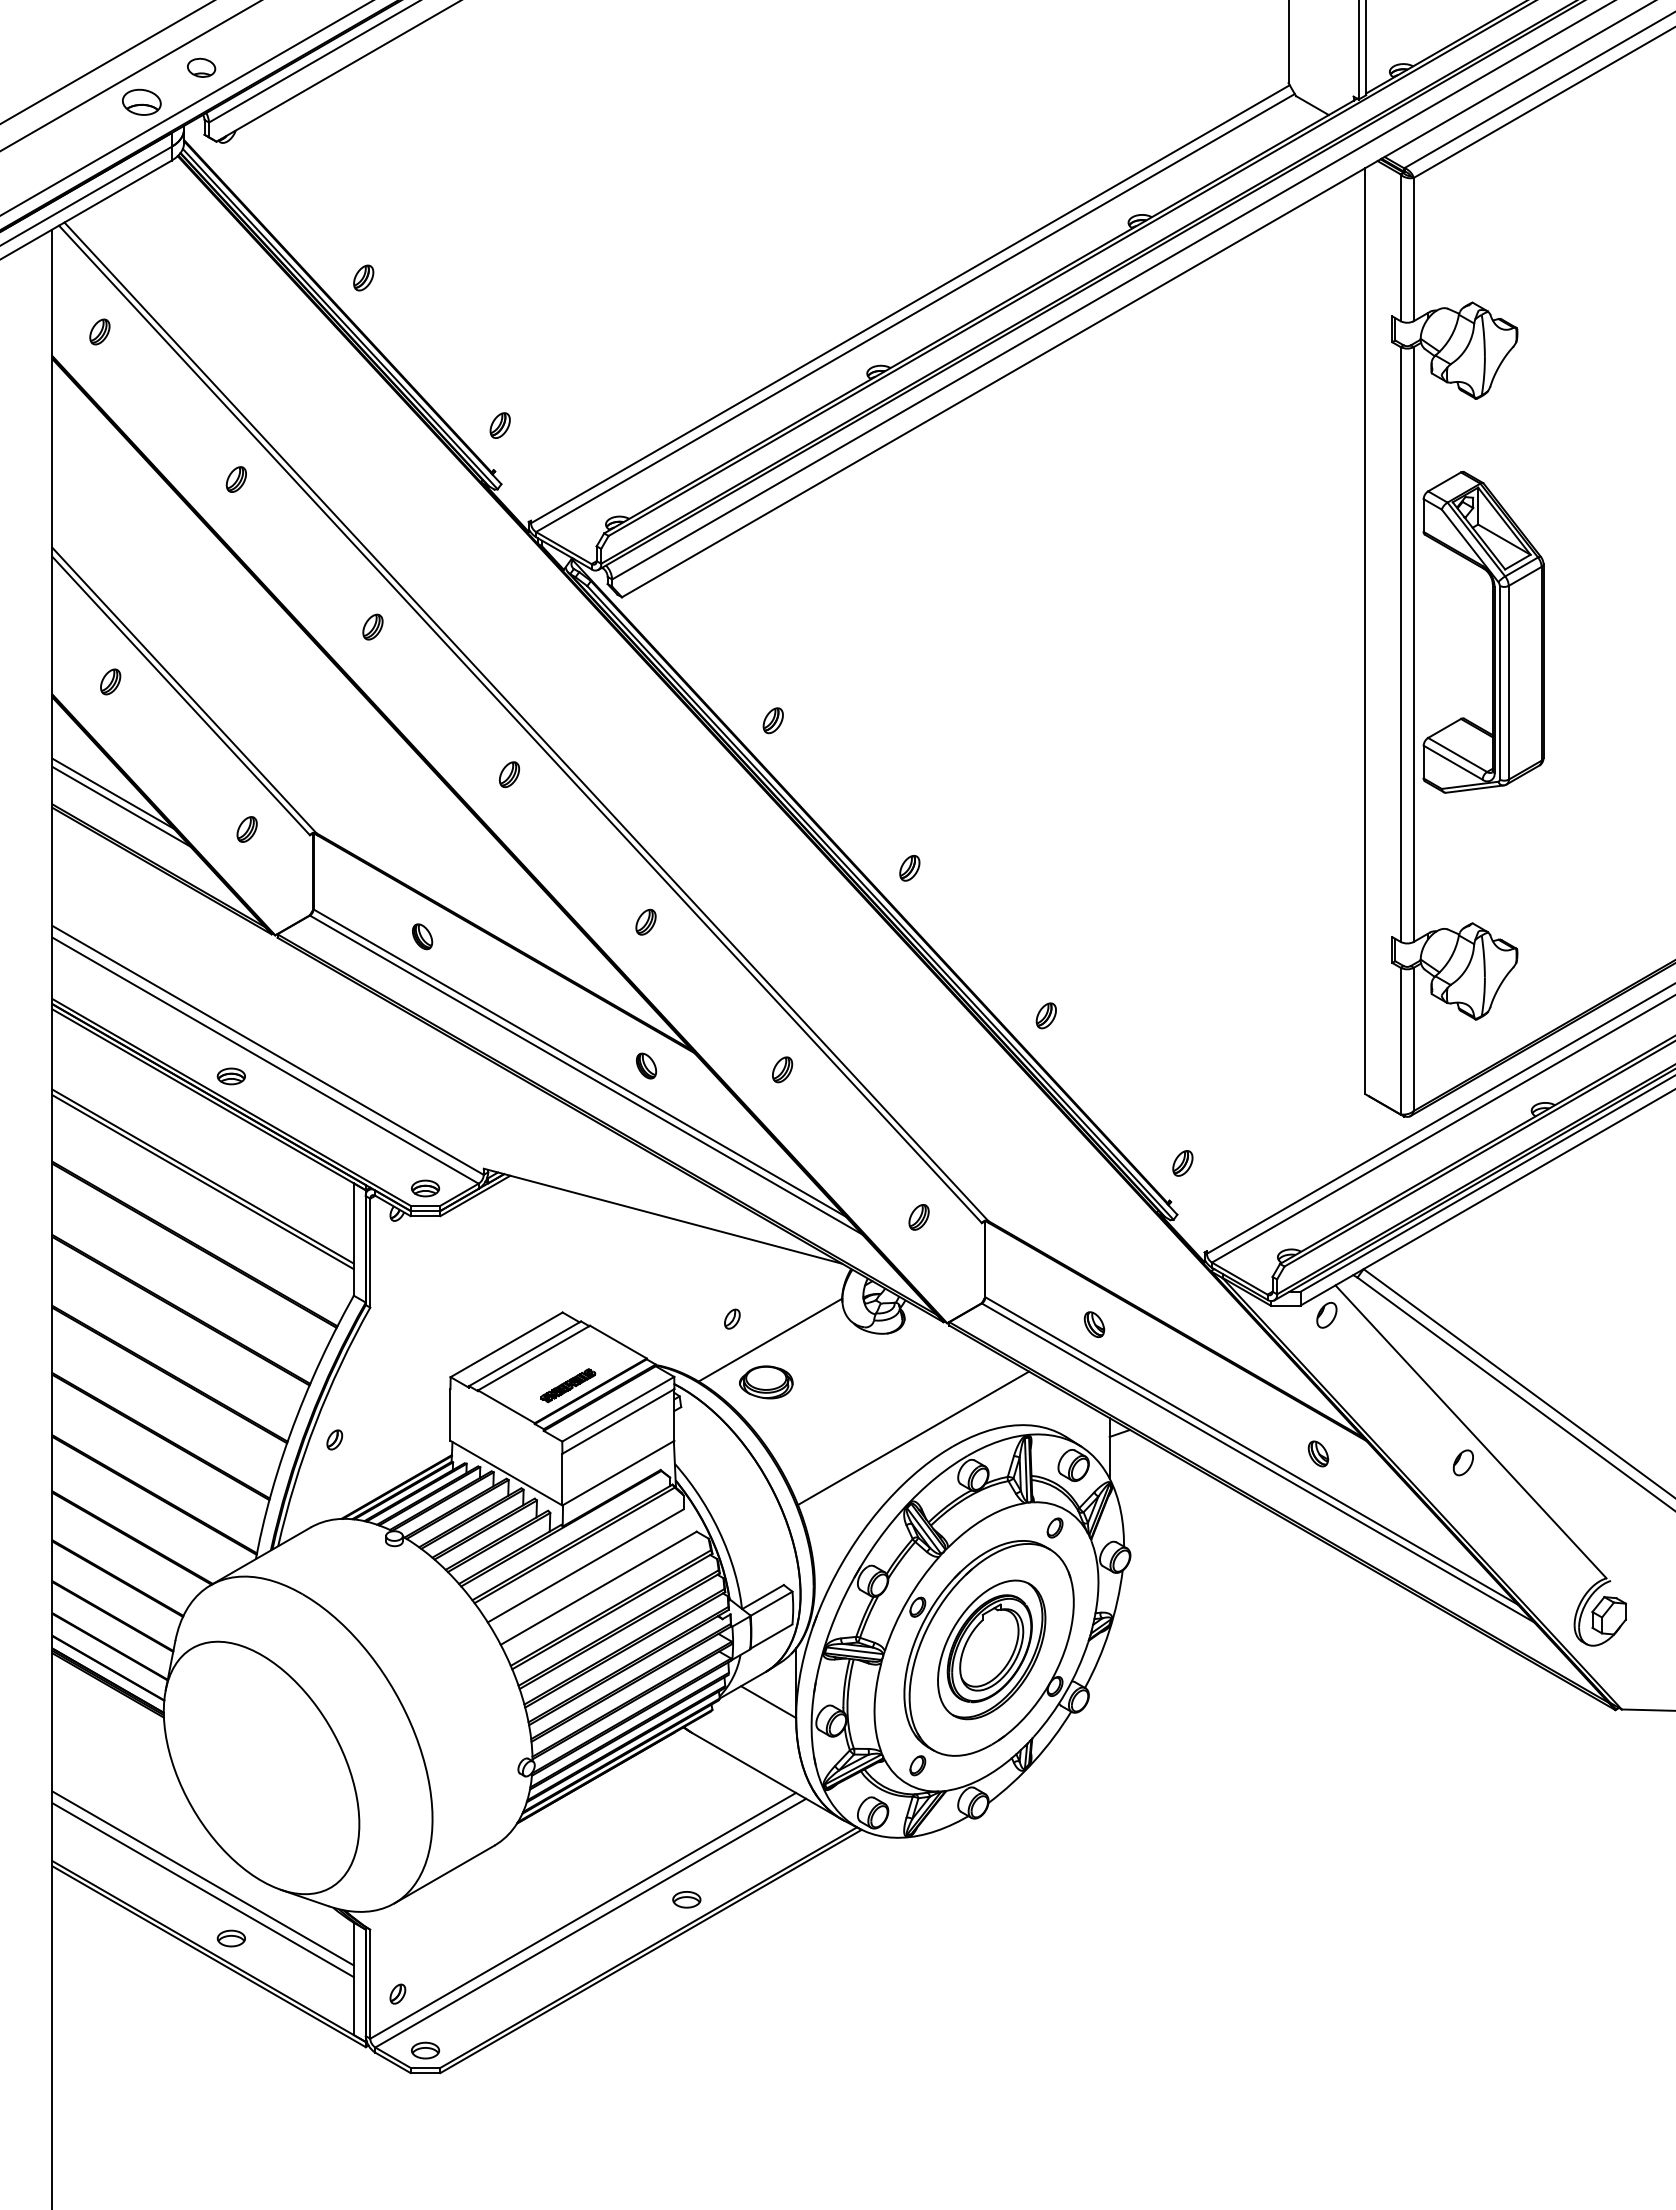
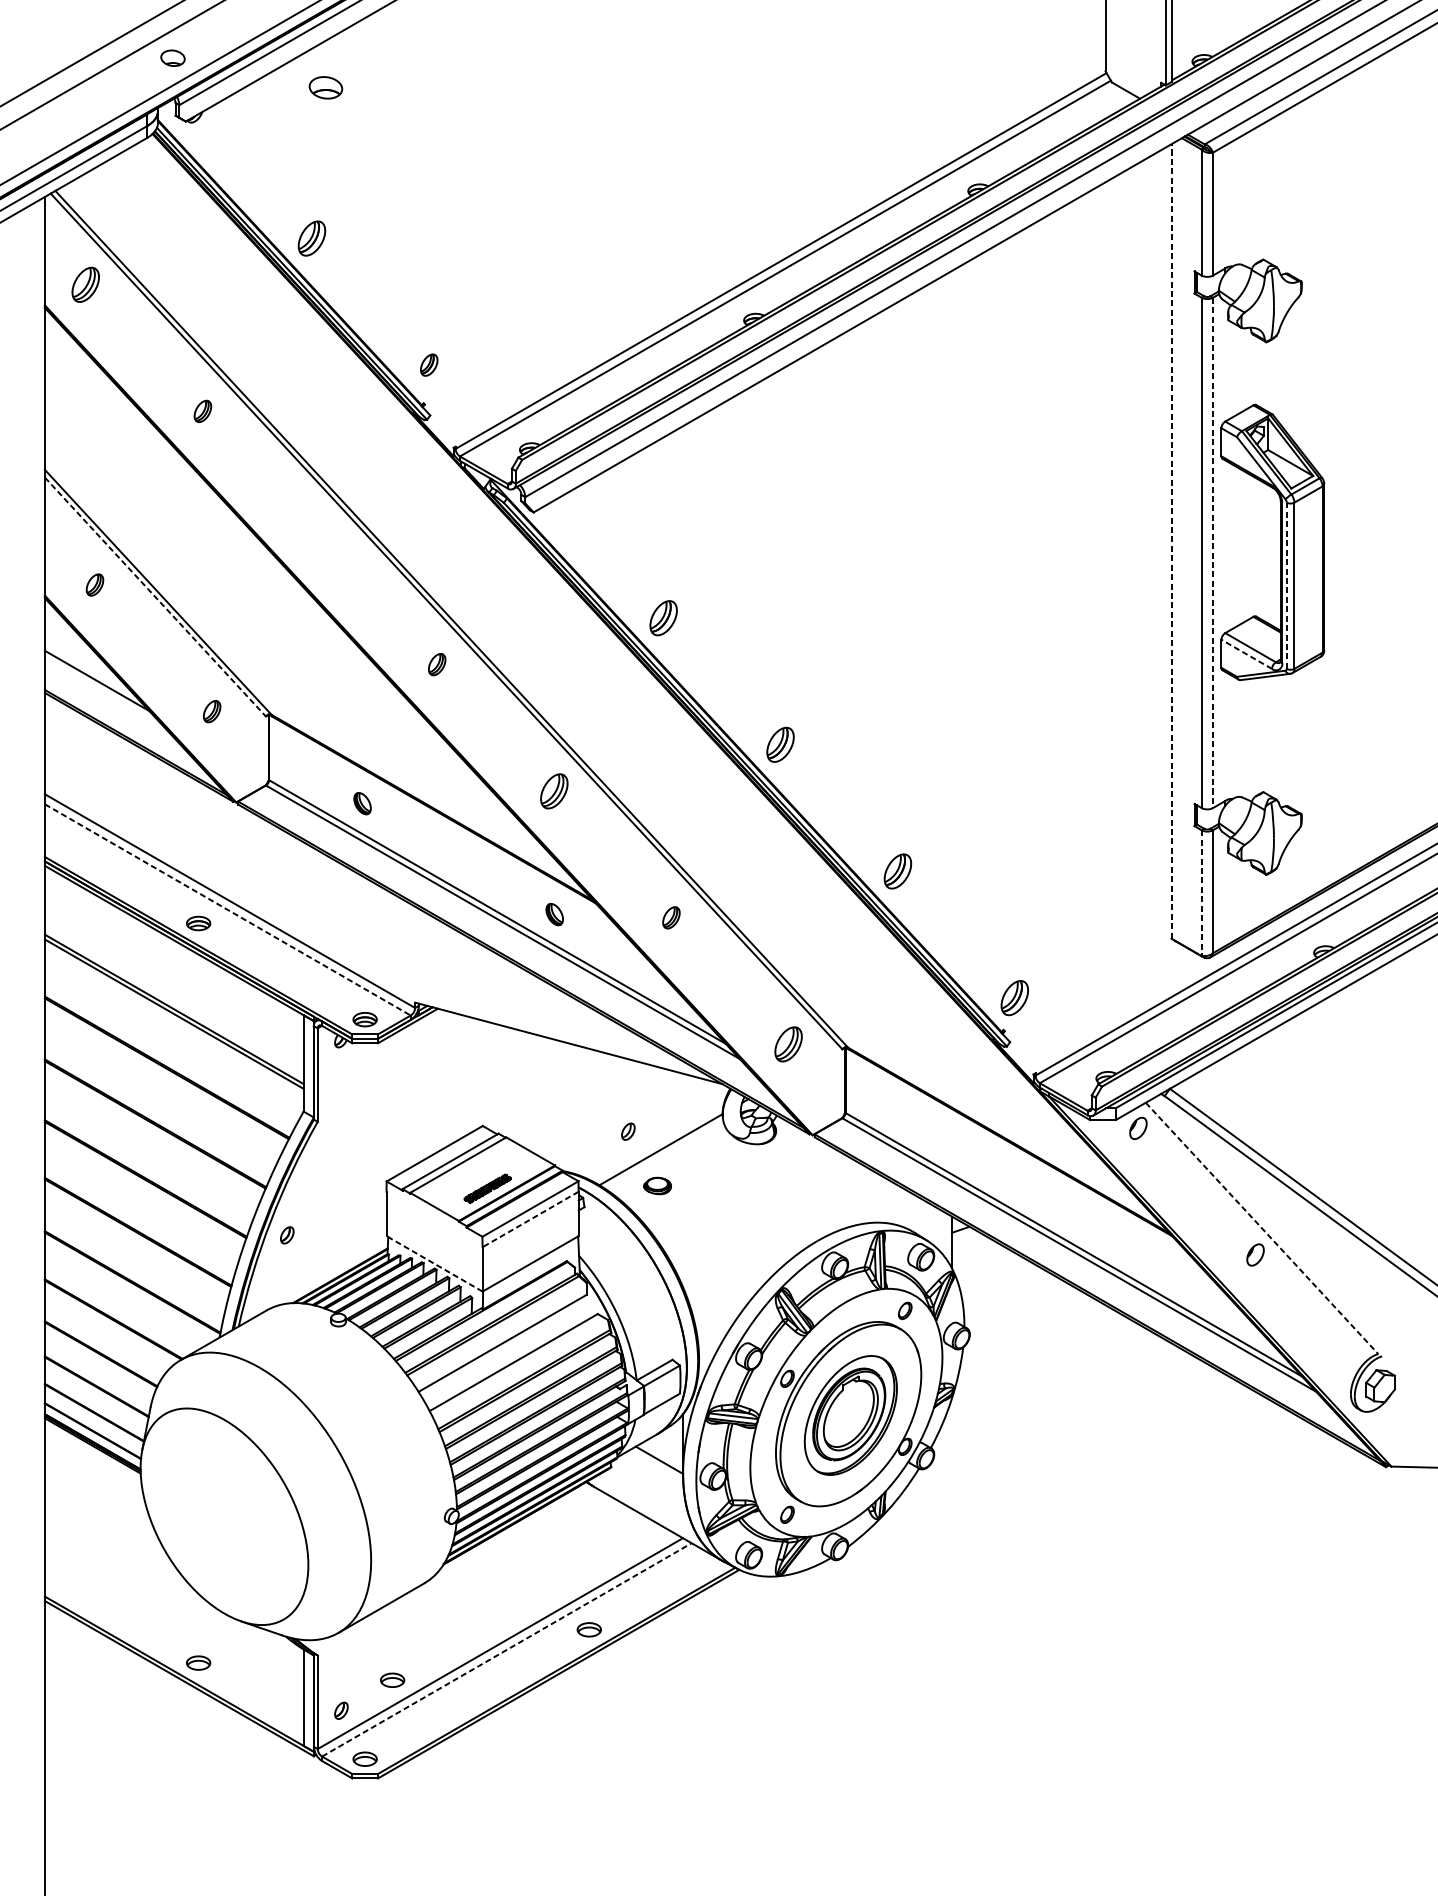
part: (141, 101) -> (325, 87), moved
part: (363, 277) -> (311, 238), size x1.6
part: (99, 331) -> (85, 284), size x1.6
part: (372, 626) -> (319, 537), removed
line: (1365, 630) -> (1171, 540), solid -> dashed
line: (1413, 644) -> (1212, 552), solid -> dashed
line: (1499, 682) -> (1286, 585), solid -> dashed
line: (181, 695) -> (155, 596), solid -> dashed
part: (772, 720) -> (662, 618), size x1.6
line: (1452, 762) -> (1246, 654), solid -> dashed
line: (121, 806) -> (104, 691), removed
part: (909, 868) -> (780, 745), size x1.6
part: (645, 921) -> (553, 790), size x1.6
part: (1045, 1015) -> (897, 871), size x1.6
line: (1400, 1041) -> (1201, 893), solid -> dashed
line: (265, 1060) -> (227, 909), solid -> dashed
part: (1182, 1163) -> (1014, 998), size x1.6
part: (918, 1217) -> (788, 1044), size x1.6
part: (1094, 1324) -> (939, 1136), removed
part: (766, 1382) -> (657, 1186), size x0.6
line: (618, 1421) -> (530, 1219), solid -> dashed
line: (1471, 1431) -> (1262, 1228), solid -> dashed
line: (913, 1438) -> (783, 1234), removed
part: (1318, 1453) -> (1131, 1246), removed
line: (506, 1473) -> (434, 1264), solid -> dashed
line: (202, 1878) -> (173, 1611), removed
line: (202, 1890) -> (173, 1621), removed
line: (590, 1923) -> (506, 1650), solid -> dashed
part: (457, 1958) -> (392, 1680), added

